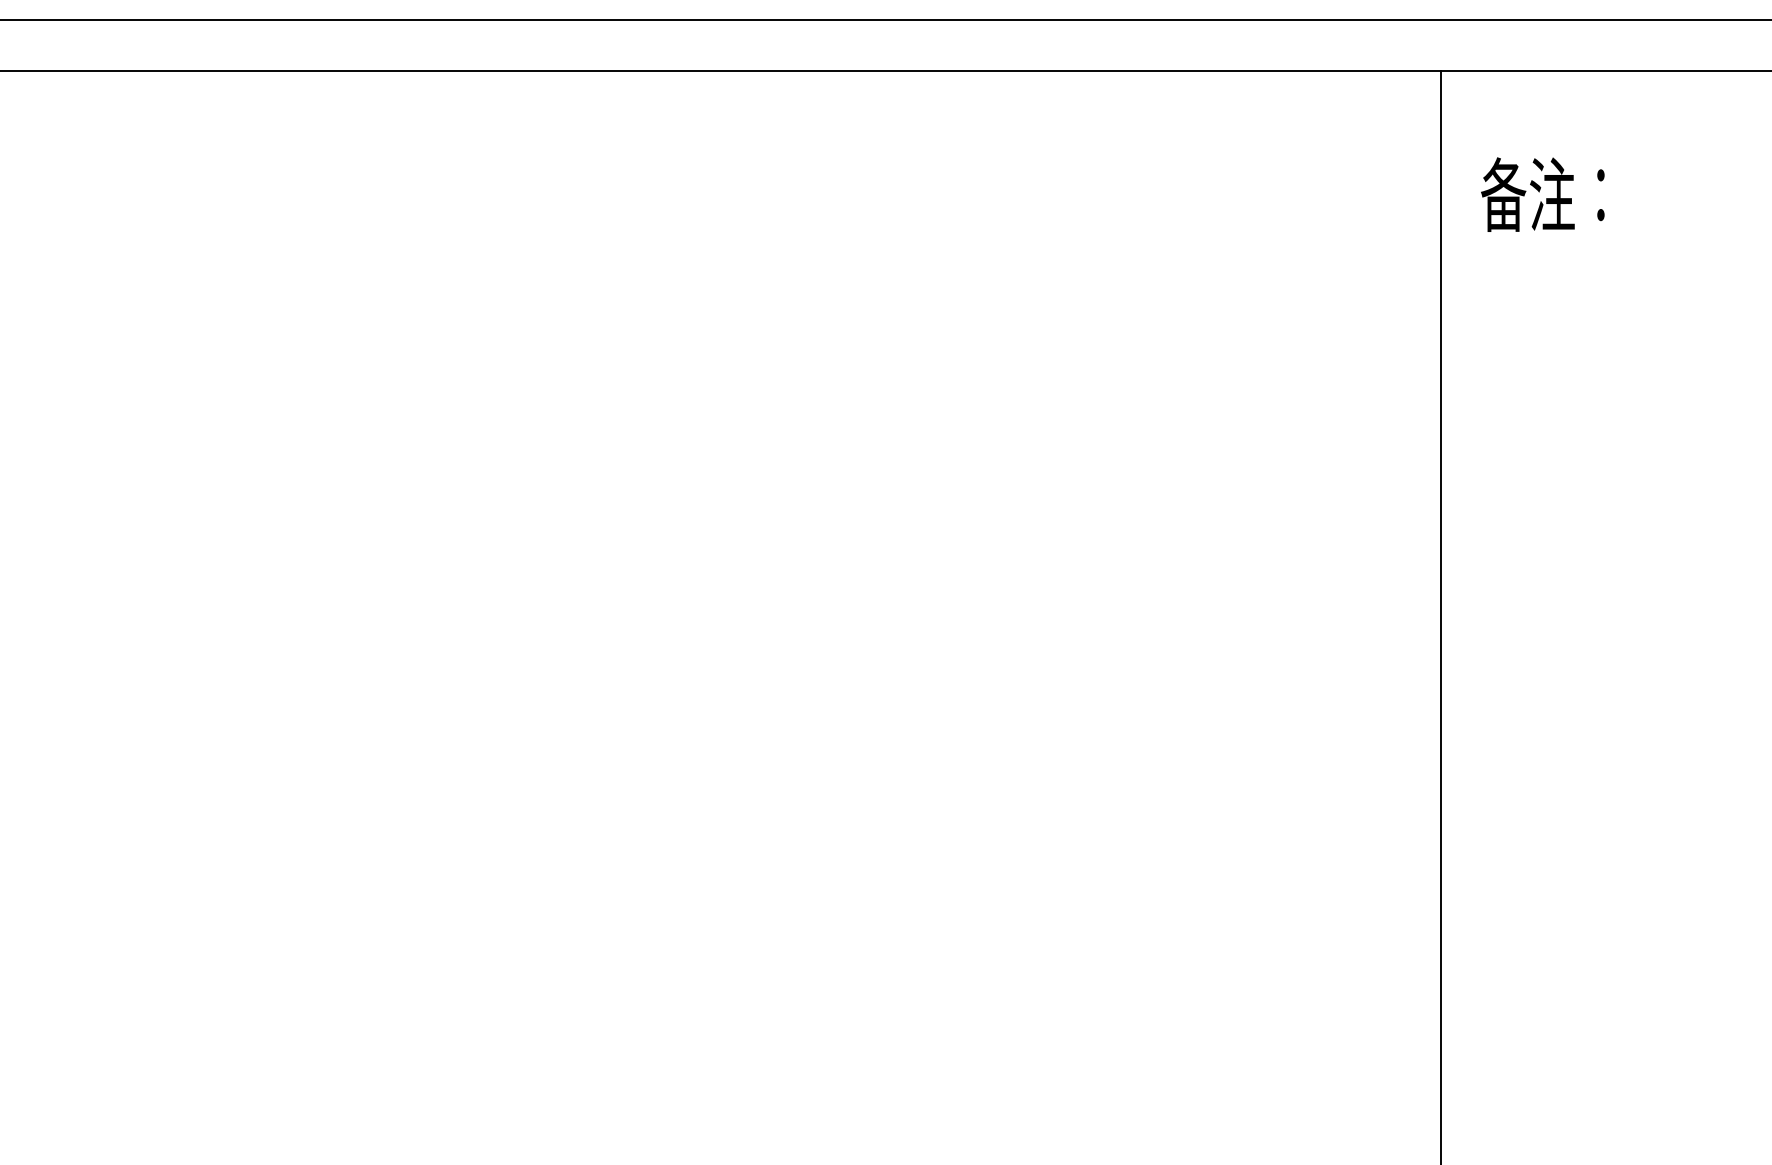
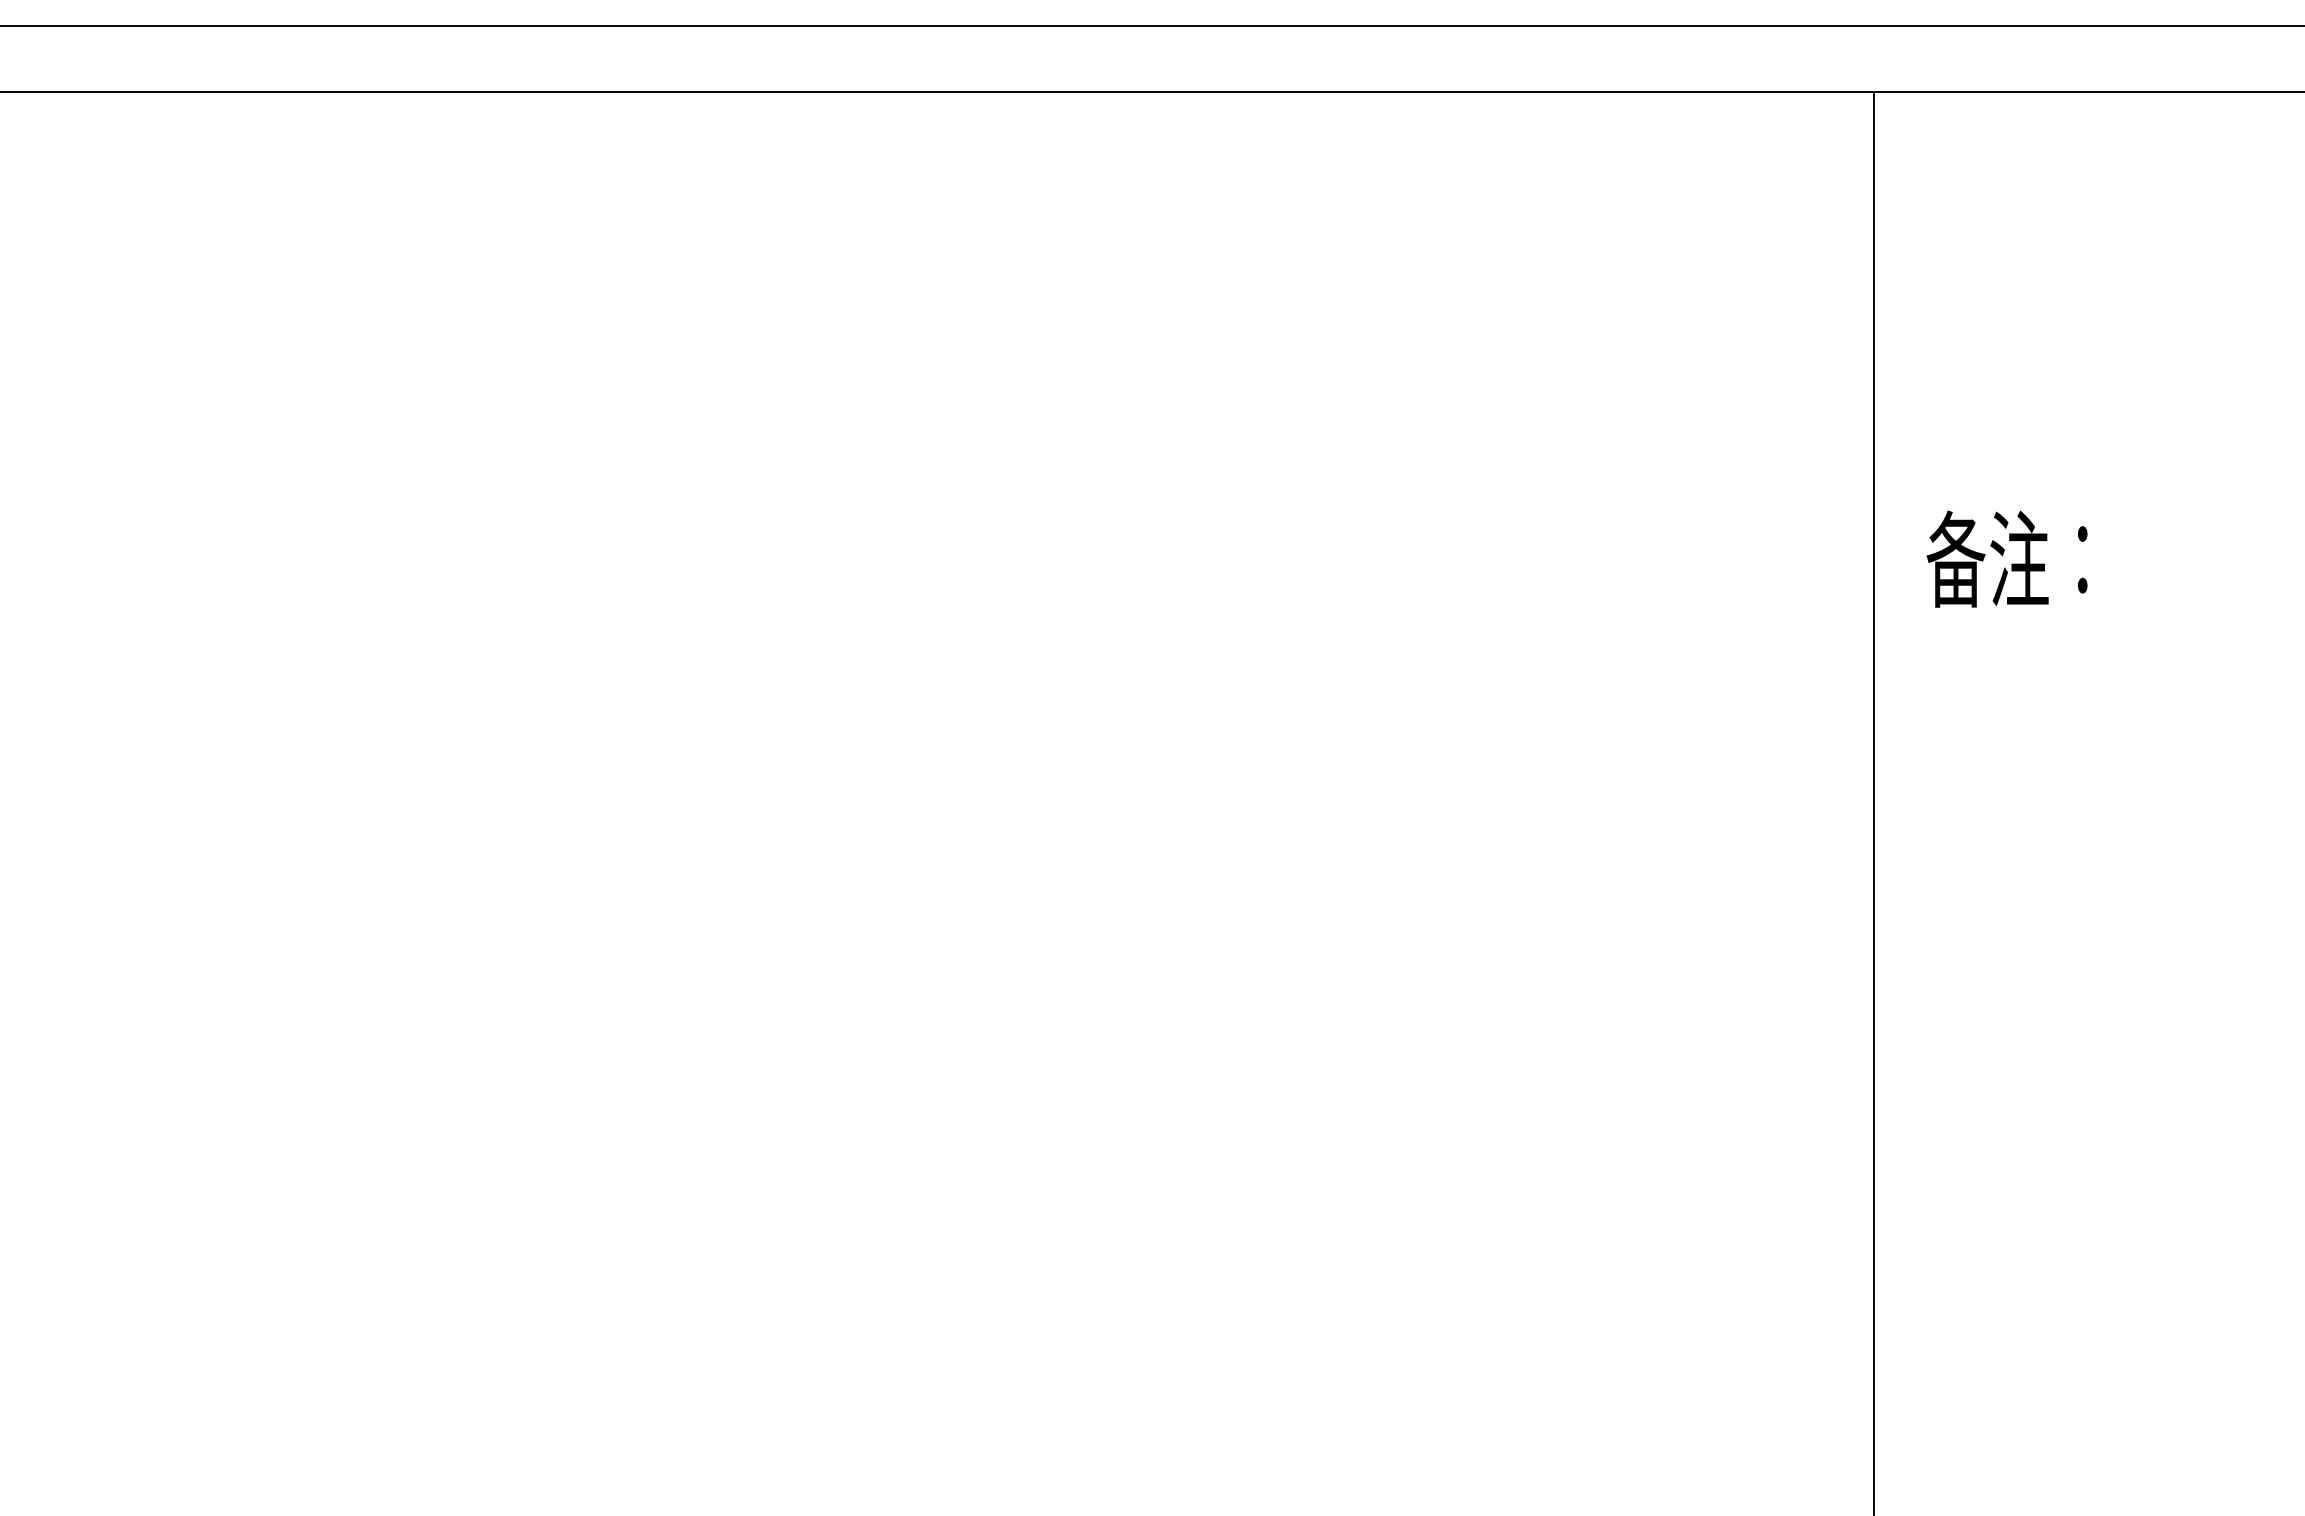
text: (1542, 194) -> (2006, 558), moved

